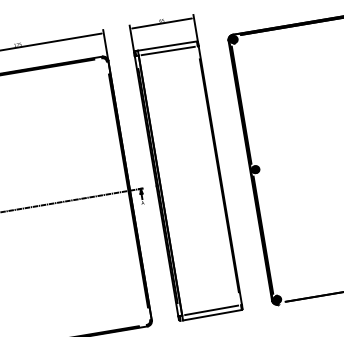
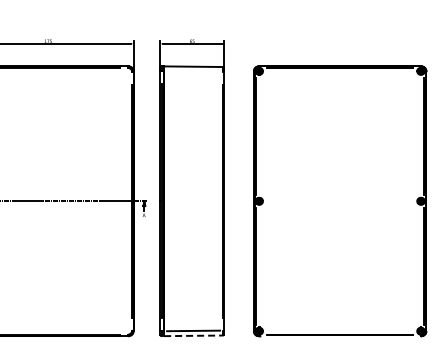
line: (168, 50) -> (193, 71), removed
line: (213, 314) -> (194, 335), solid -> dashed

